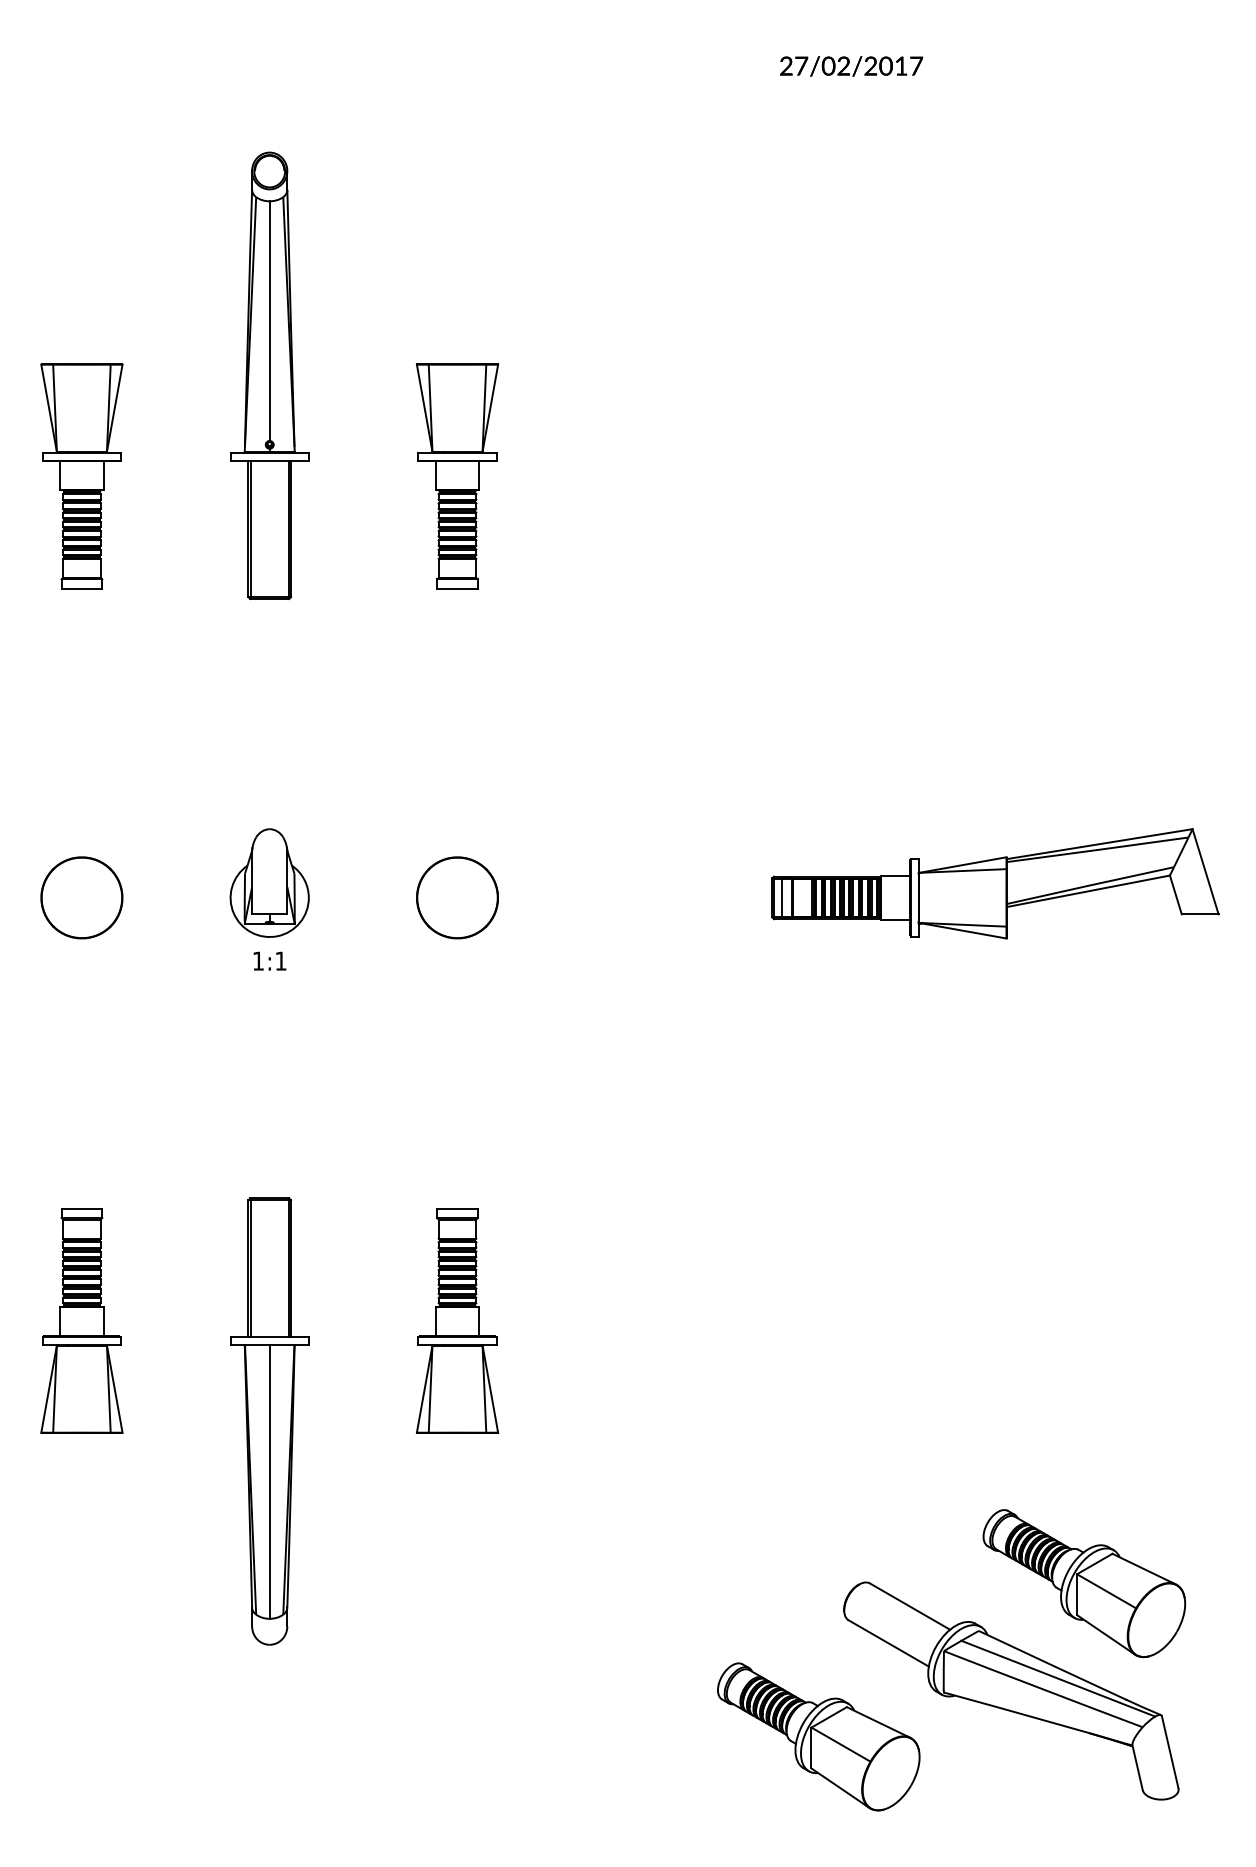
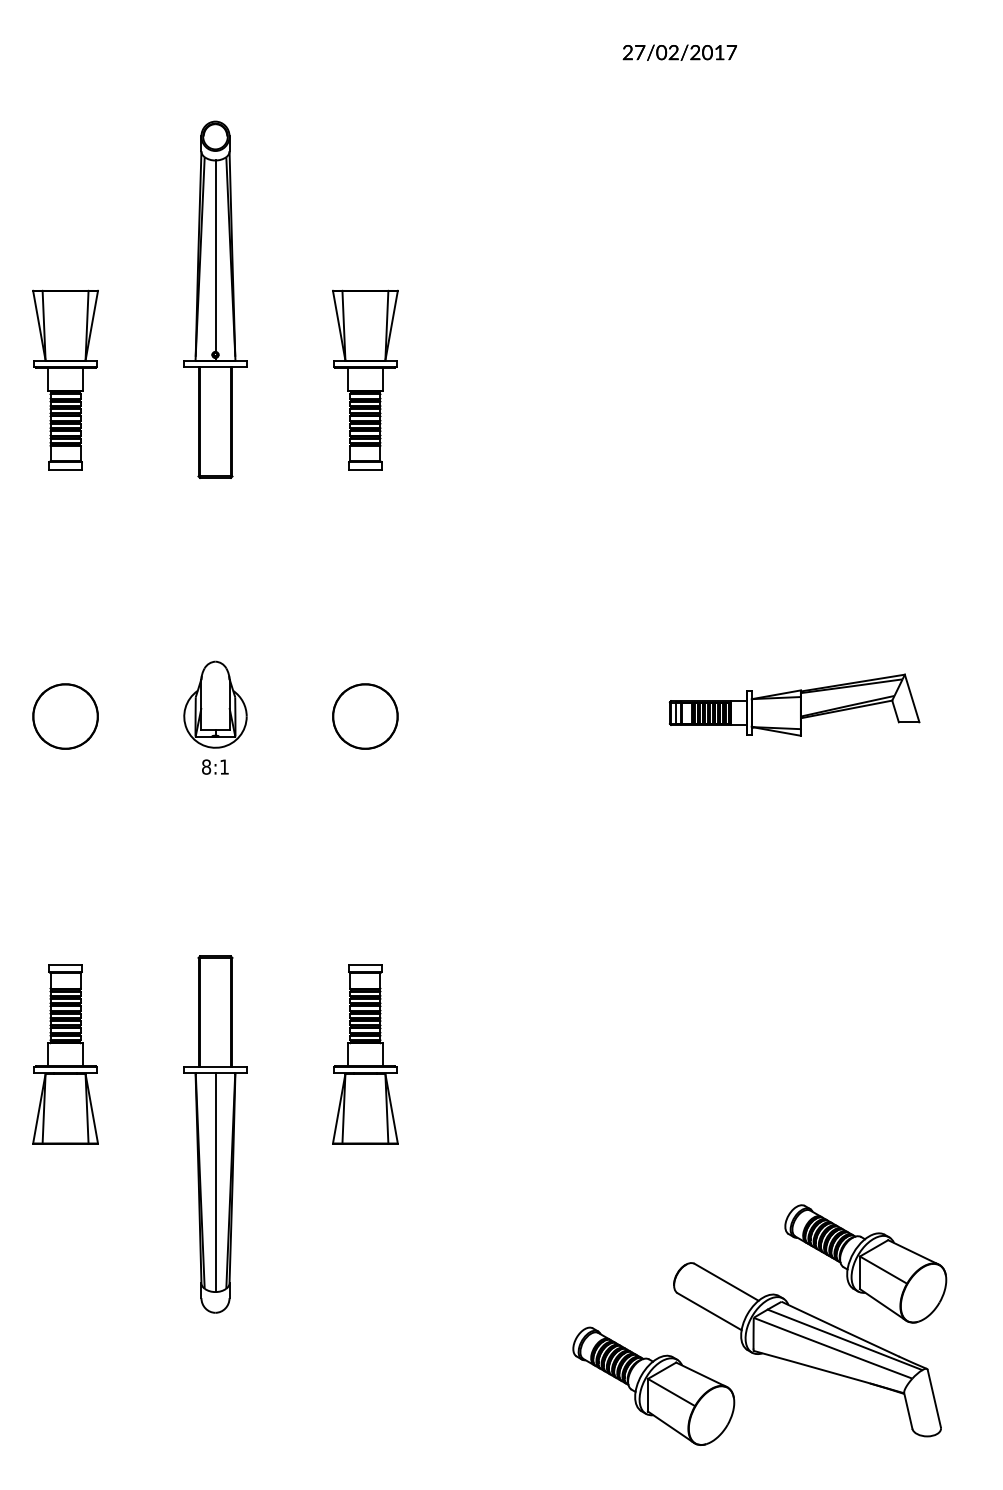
part: (995, 882) -> (794, 704), size x0.7
text: (258, 960) -> (206, 766), 1:1 -> 8:1

